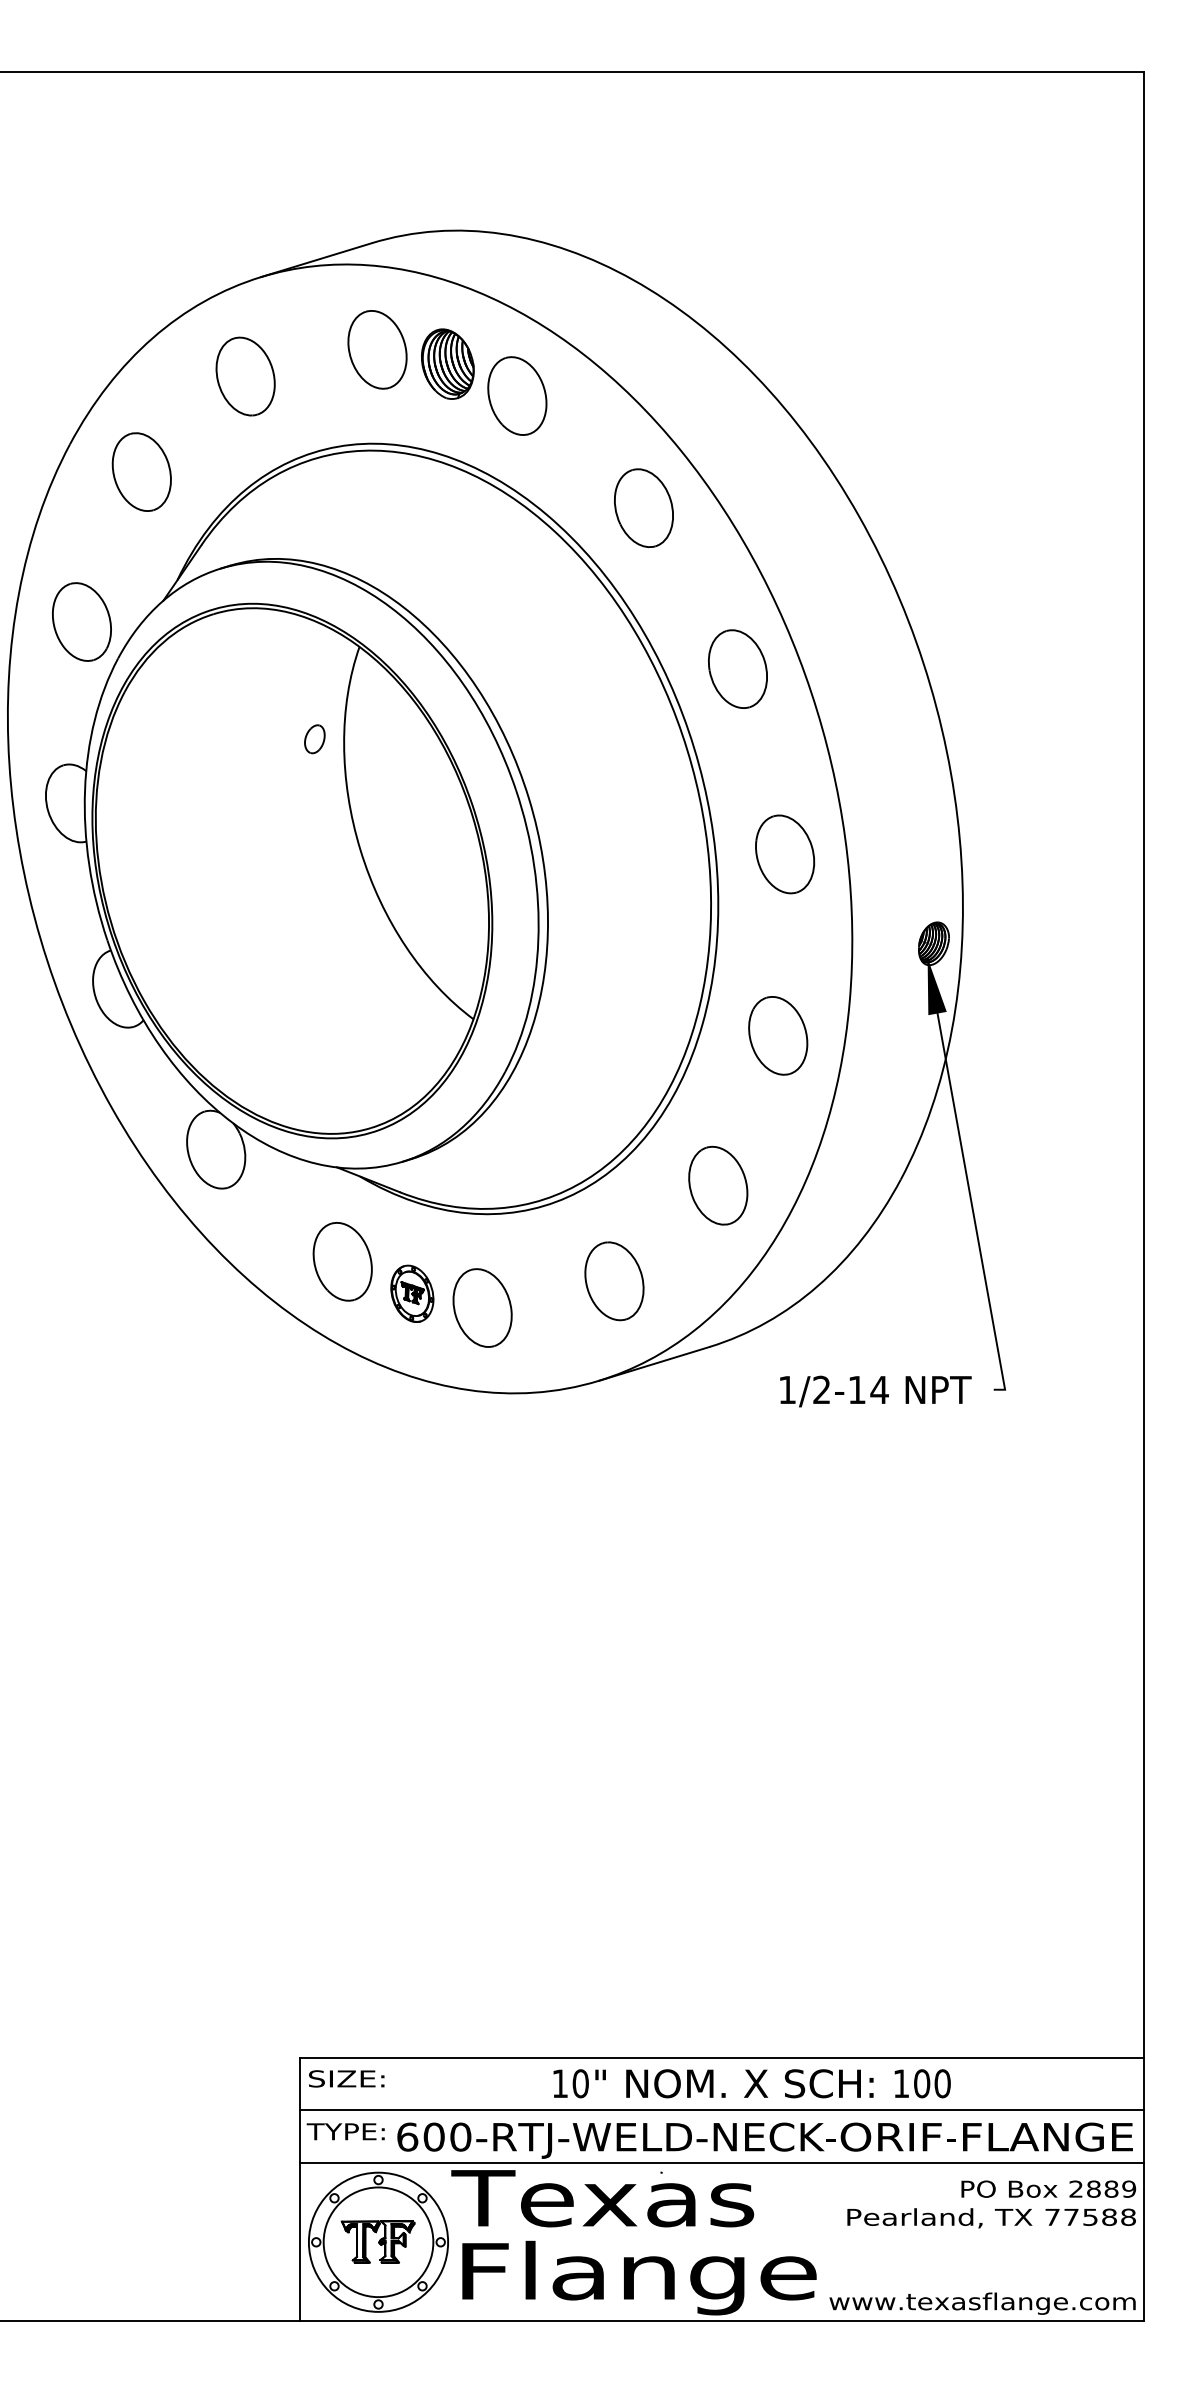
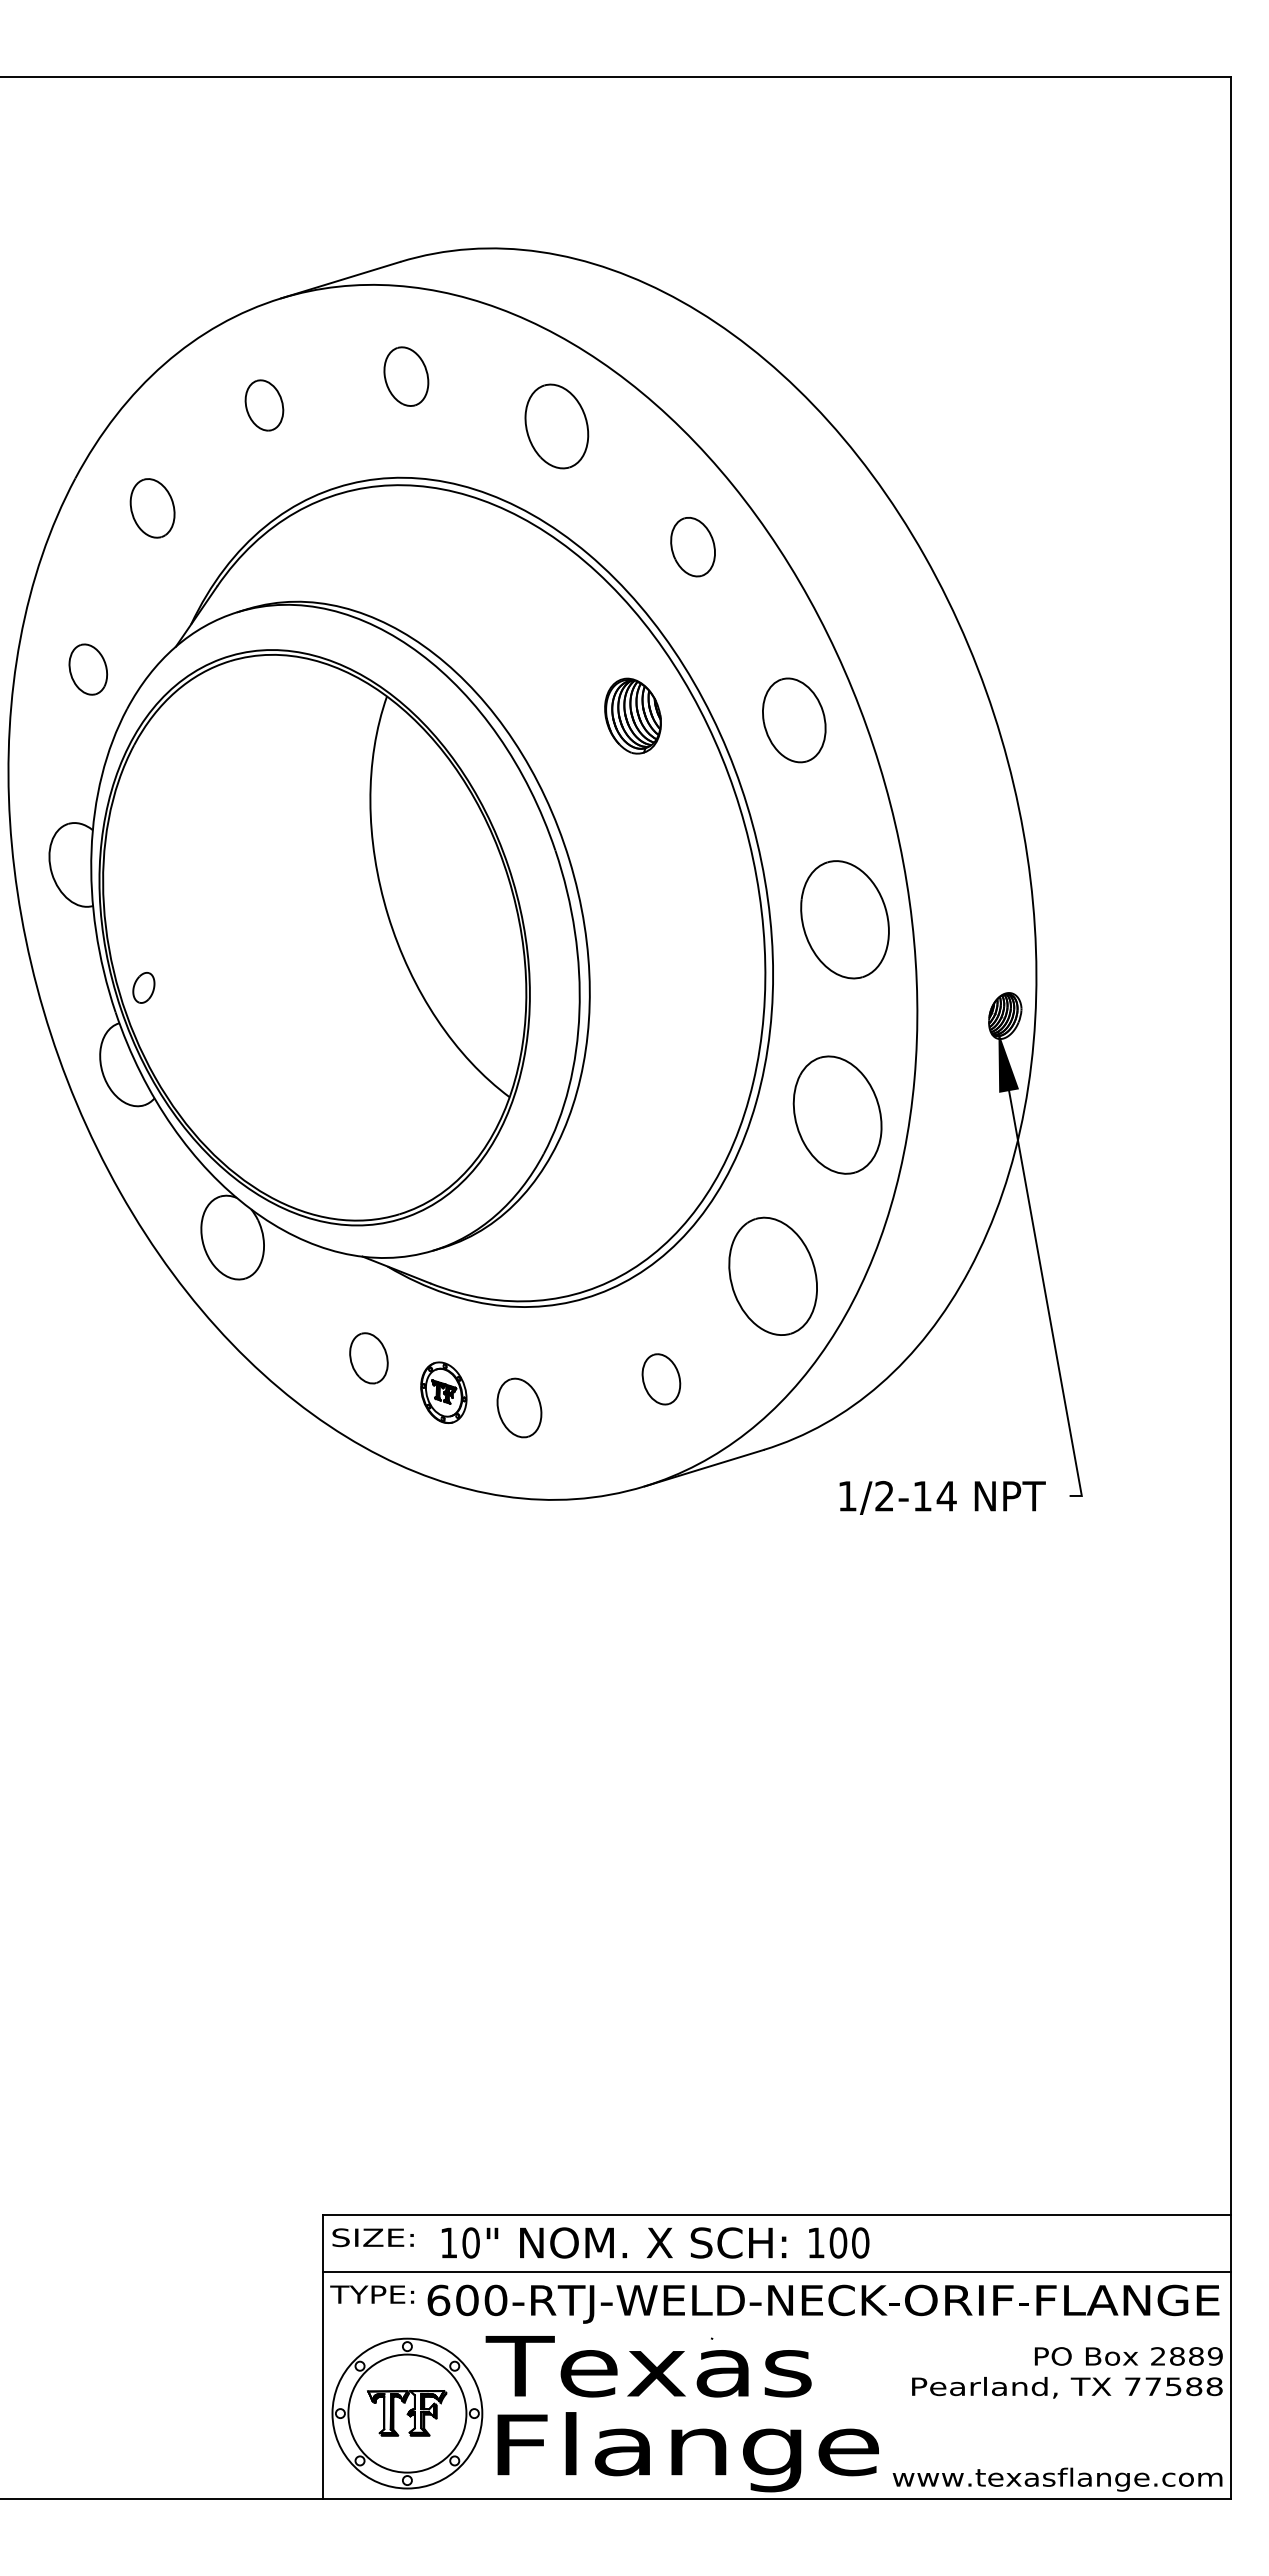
part: (377, 349) -> (406, 376), size x0.7
part: (447, 363) -> (632, 715), moved
part: (245, 376) -> (264, 405), size x0.6
part: (141, 472) -> (152, 508), size x0.7
part: (643, 507) -> (692, 546), size x0.7
part: (82, 621) -> (88, 669), size x0.6
part: (314, 738) -> (143, 987), moved
part: (784, 854) -> (844, 919), size x1.4
part: (778, 1035) -> (837, 1114), size x1.4
part: (717, 1185) -> (772, 1276), size x1.4
part: (342, 1262) -> (368, 1358), size x0.6
part: (614, 1281) -> (661, 1379), size x0.6
part: (482, 1307) -> (519, 1407), size x0.7
text: (752, 2083) -> (655, 2242), moved
line: (721, 2163) -> (776, 2328), removed

